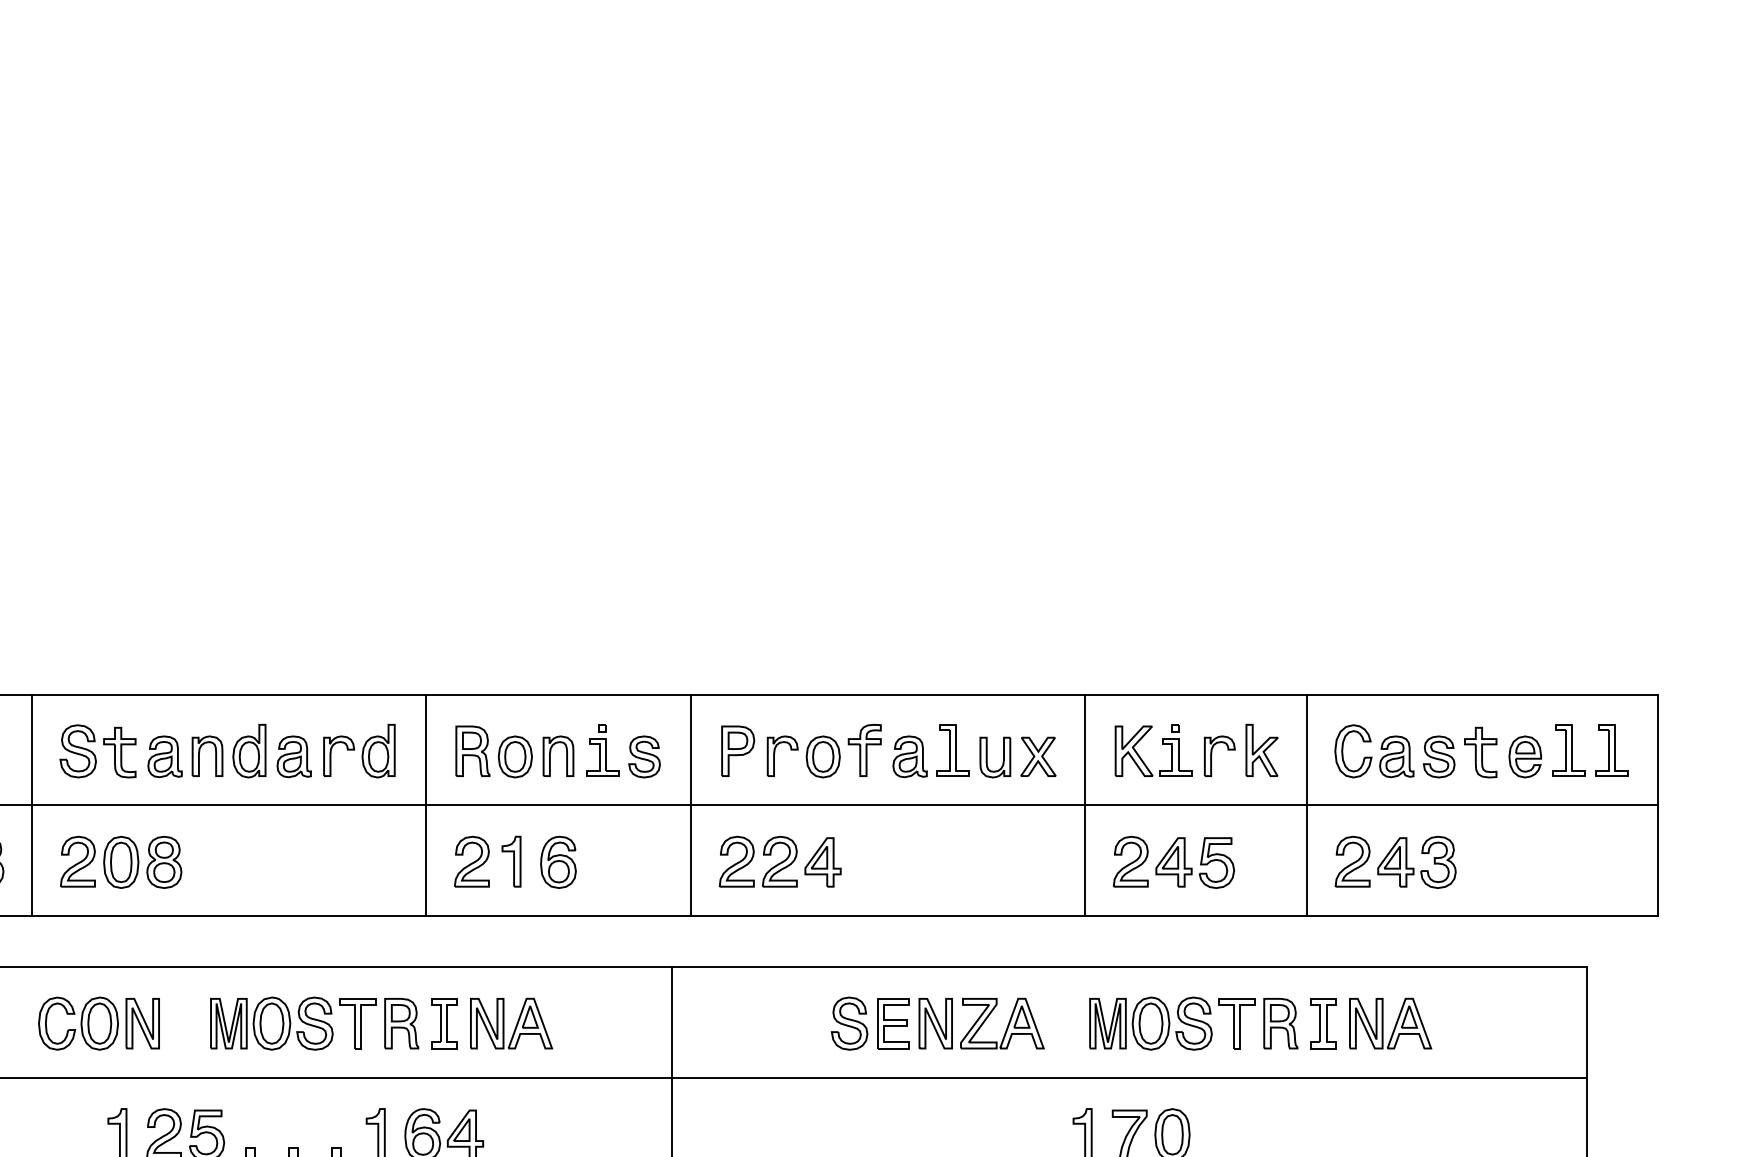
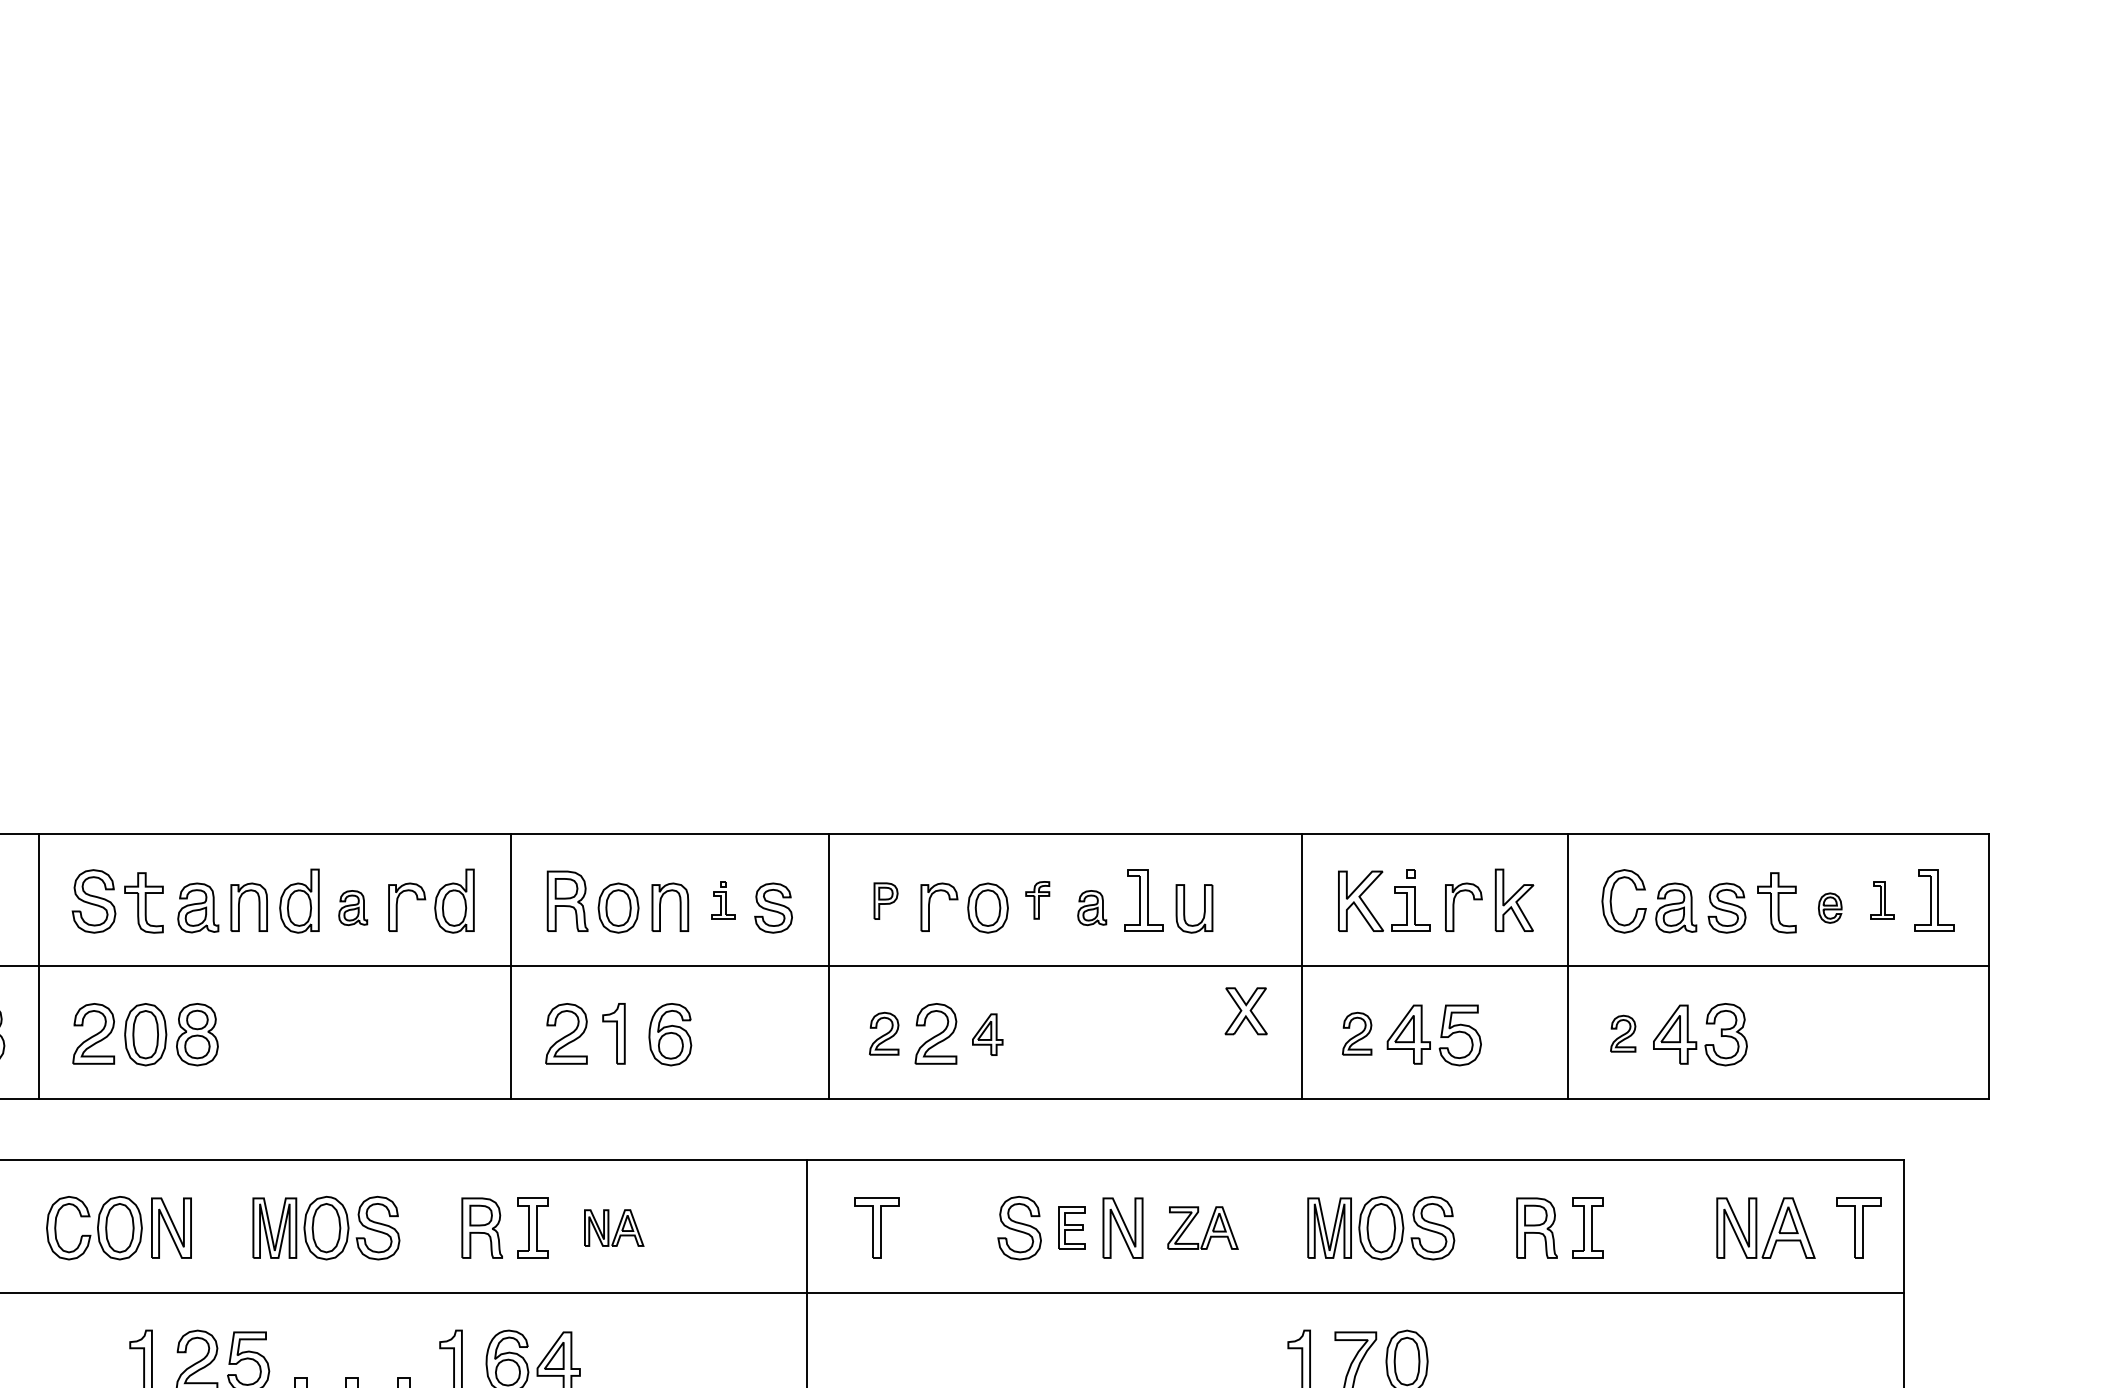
part: (602, 750) -> (723, 900), size x0.6
part: (738, 750) -> (886, 900), size x0.6
part: (864, 750) -> (1037, 900), size x0.6
part: (1568, 750) -> (1882, 900), size x0.6
part: (293, 756) -> (352, 907), size x0.7
part: (909, 756) -> (1091, 907), size x0.7
part: (1038, 756) -> (1246, 1010), moved
part: (1524, 756) -> (1829, 907), size x0.6
part: (736, 861) -> (883, 1033), size x0.7
part: (1130, 861) -> (1356, 1033), size x0.7
part: (1352, 861) -> (1623, 1033), size x0.6
part: (822, 862) -> (987, 1034), size x0.7
part: (357, 1023) -> (876, 1227), moved
part: (511, 1023) -> (613, 1227), size x0.6
part: (893, 1023) -> (1072, 1227), size x0.7
part: (1002, 1023) -> (1203, 1227), size x0.7
part: (1236, 1023) -> (1858, 1227), moved
part: (1390, 1023) -> (1765, 1227), moved

